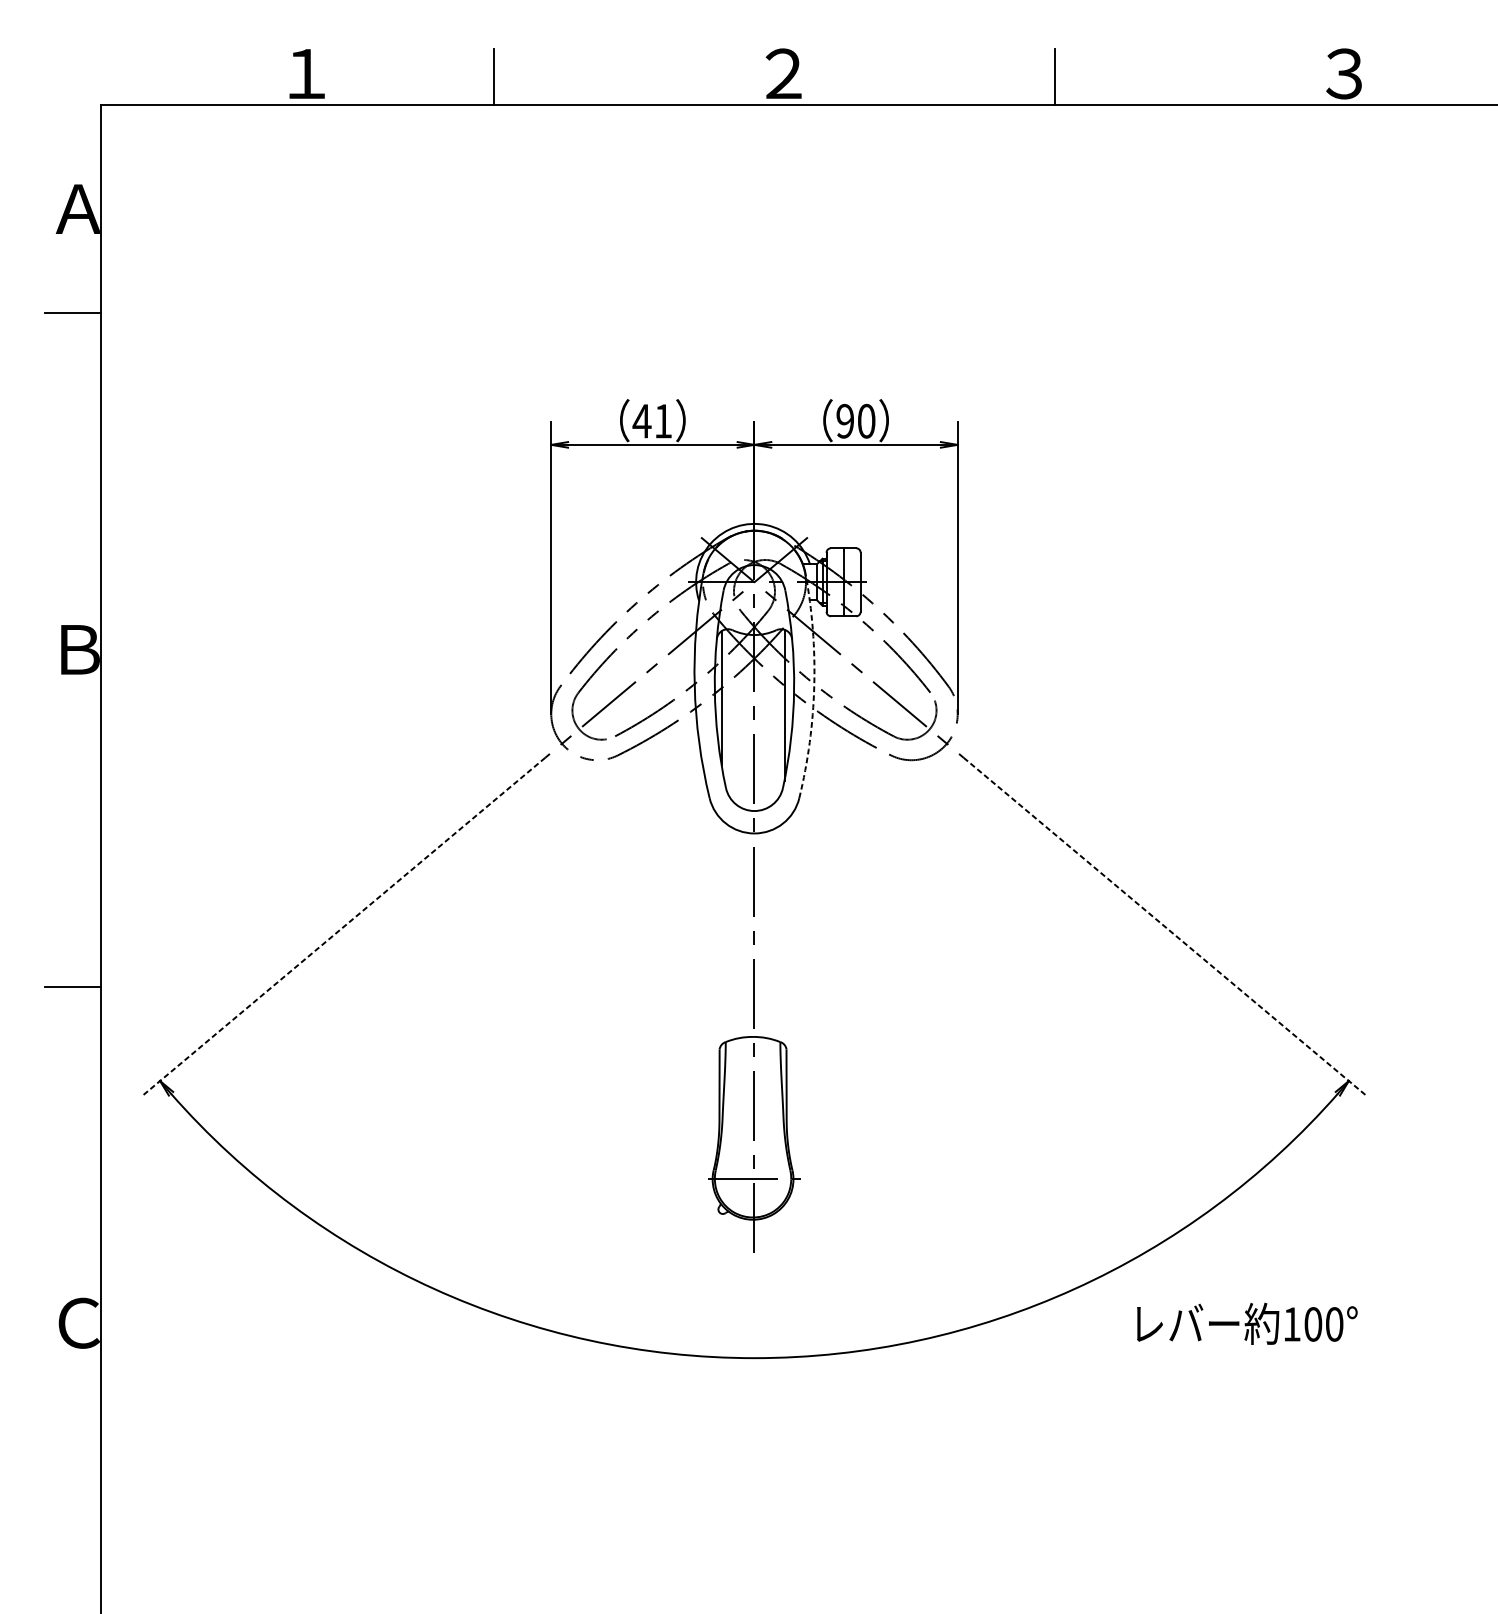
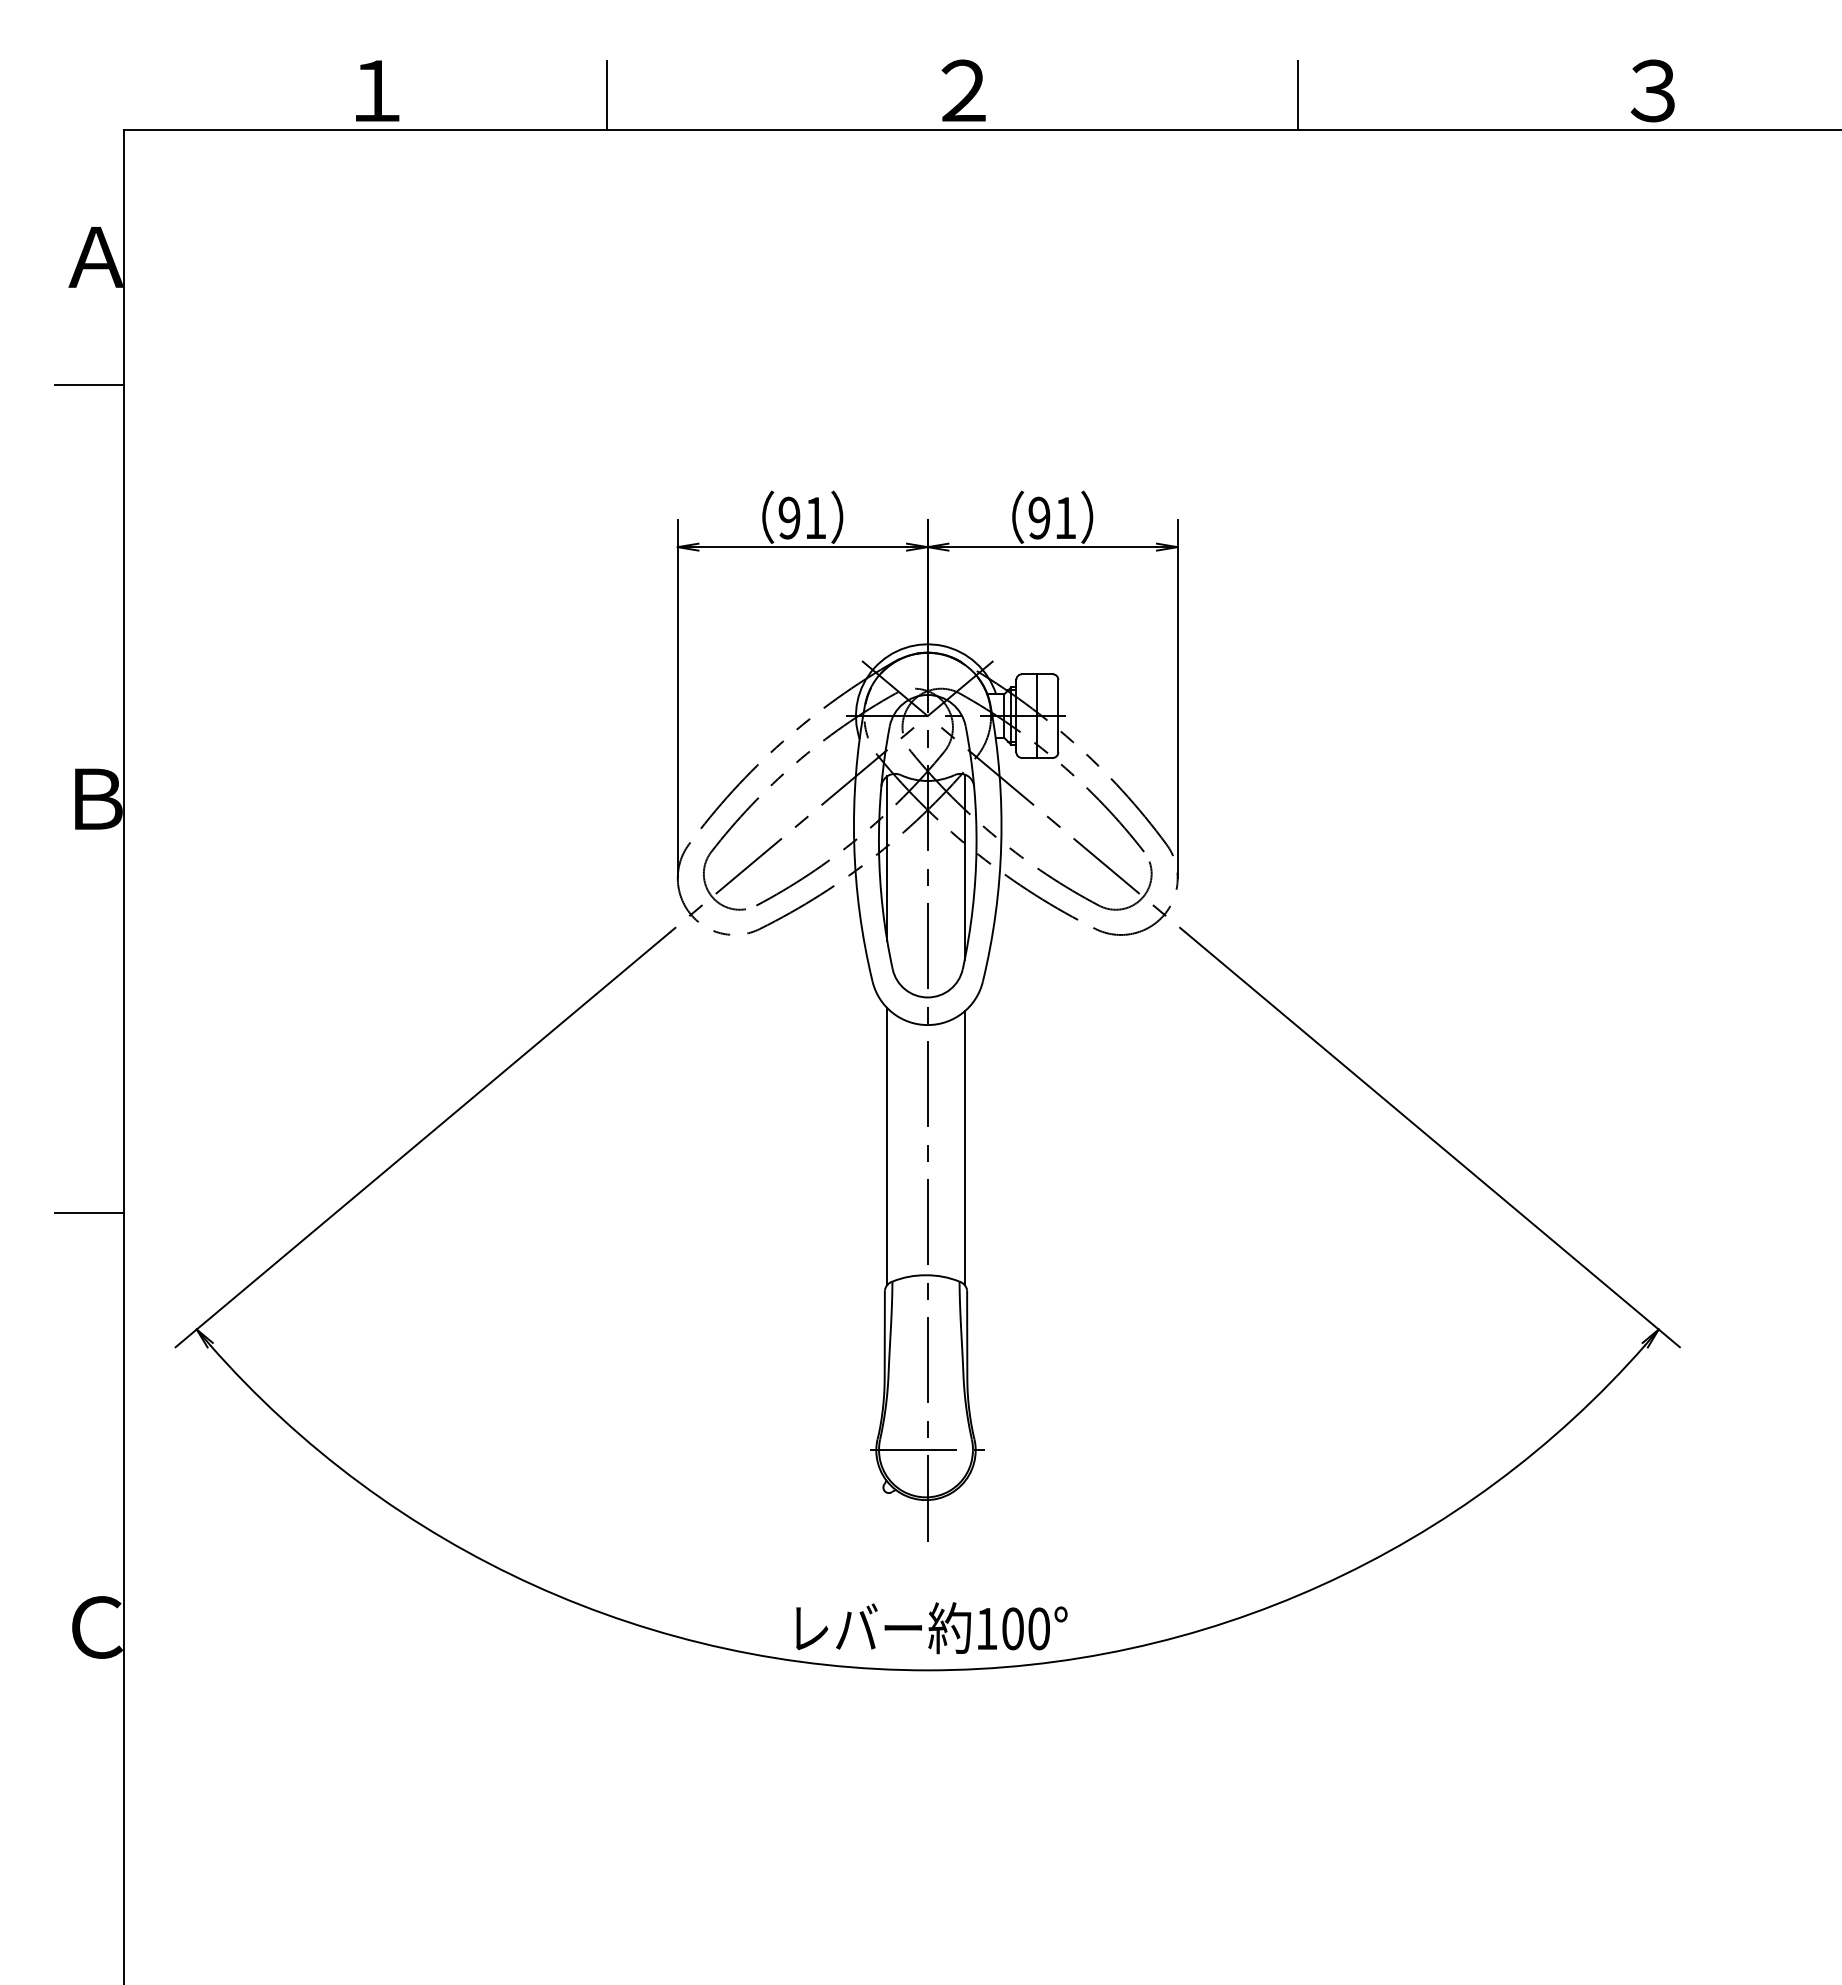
text: (642, 420) -> (789, 517), 41 -> 91
text: (866, 420) -> (1065, 517), 90 -> 91
arc: (814, 685) -> (1001, 843), dashed -> solid
line: (343, 926) -> (422, 1139), dashed -> solid
line: (1164, 926) -> (1432, 1139), dashed -> solid
line: (721, 932) -> (887, 1146), added
line: (784, 933) -> (964, 1148), added
text: (1247, 1324) -> (931, 1628), moved

